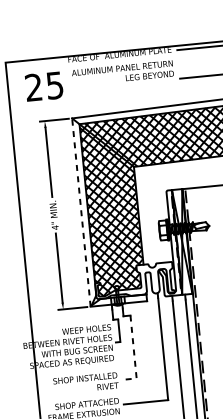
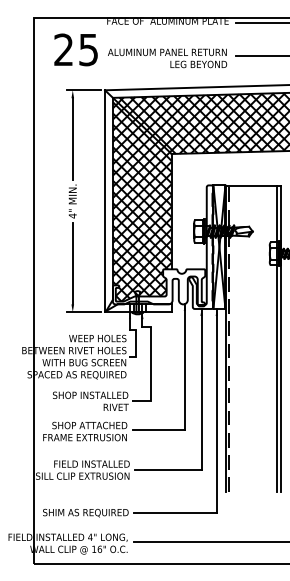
text: (122, 73) -> (167, 58), moved
line: (81, 211) -> (105, 200), dashed -> solid
line: (134, 355) -> (150, 374), dashed -> solid

